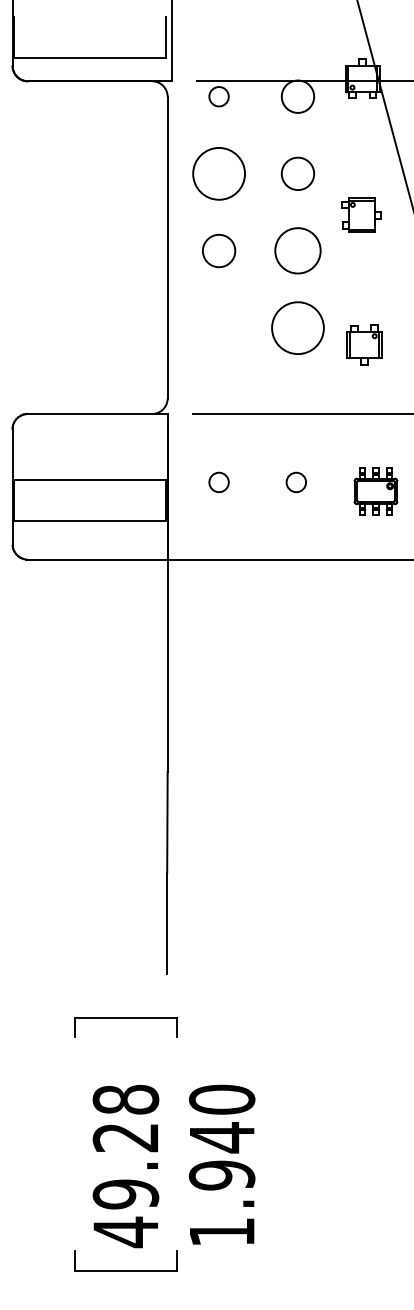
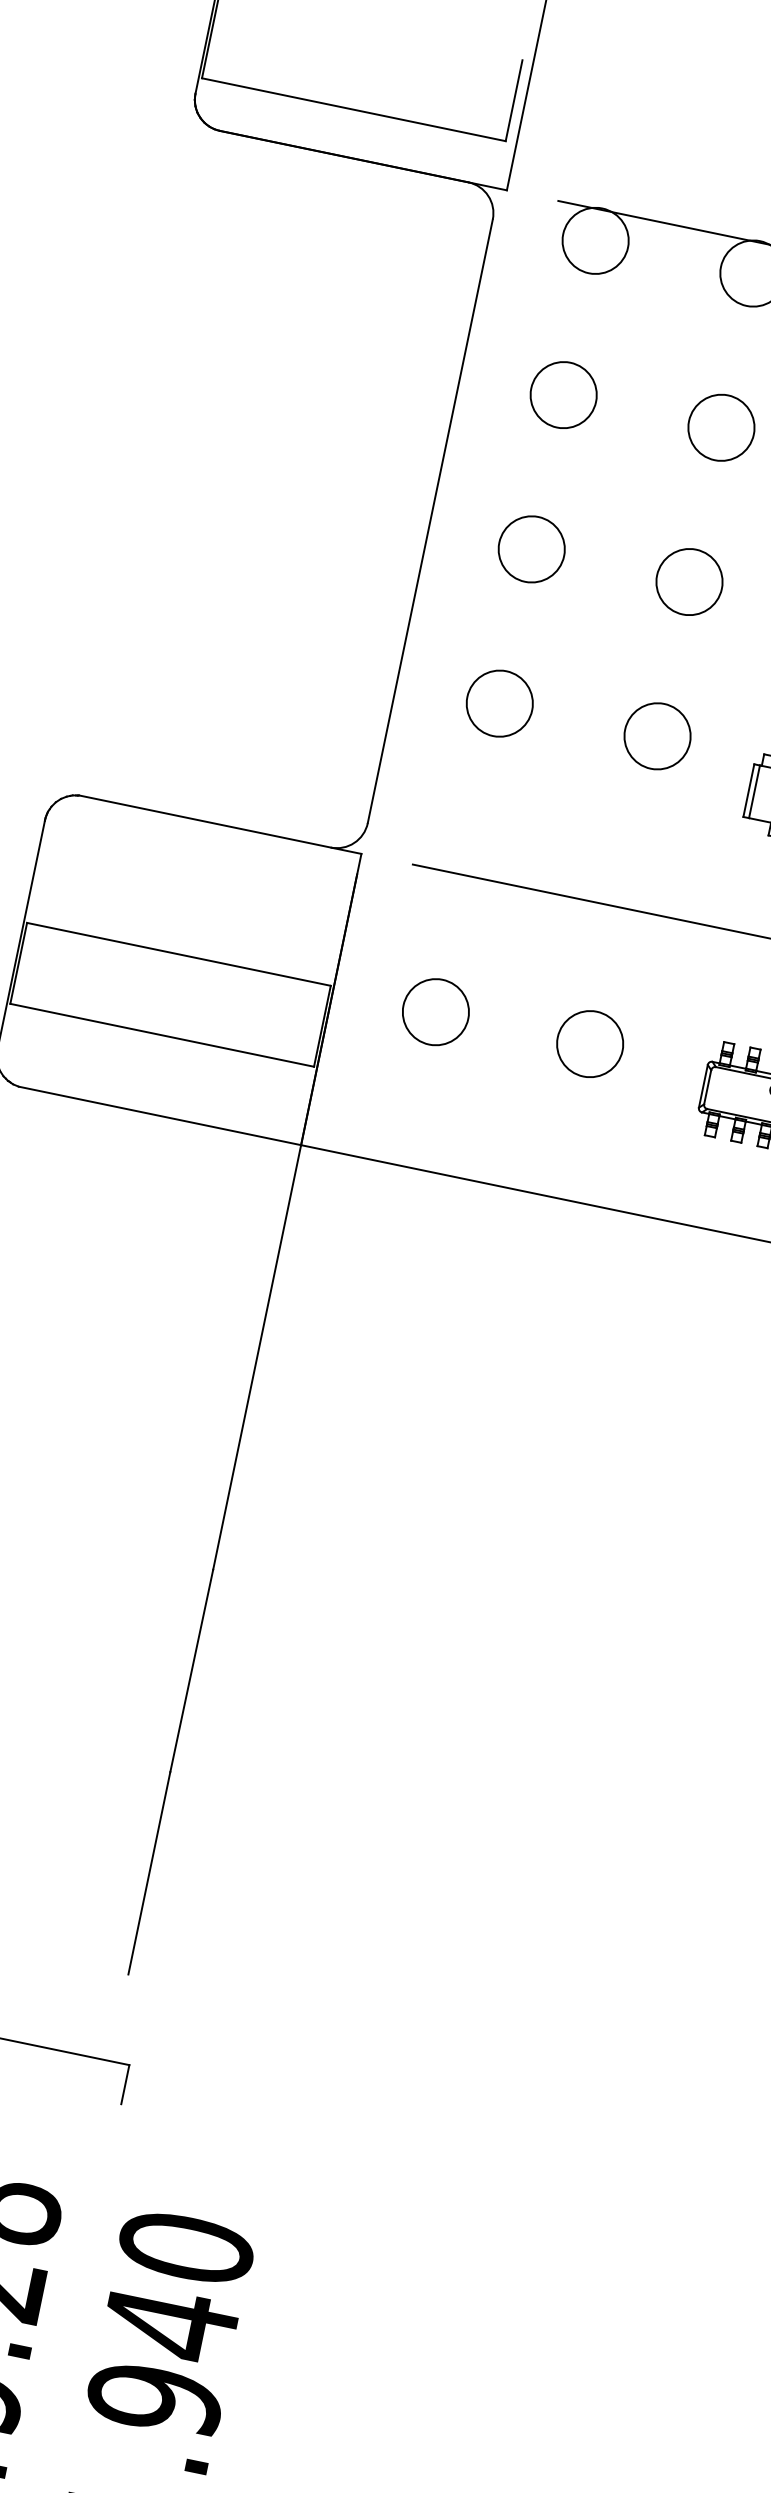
circle: (218, 96) -> (594, 240), size x1.67
circle: (218, 173) -> (562, 394), size x0.62
circle: (297, 251) -> (688, 582), size x0.71
circle: (297, 327) -> (656, 734), size x0.62
circle: (219, 328) -> (500, 704), added
circle: (218, 482) -> (434, 1012), size x1.67
circle: (296, 482) -> (590, 1044), size x1.67

